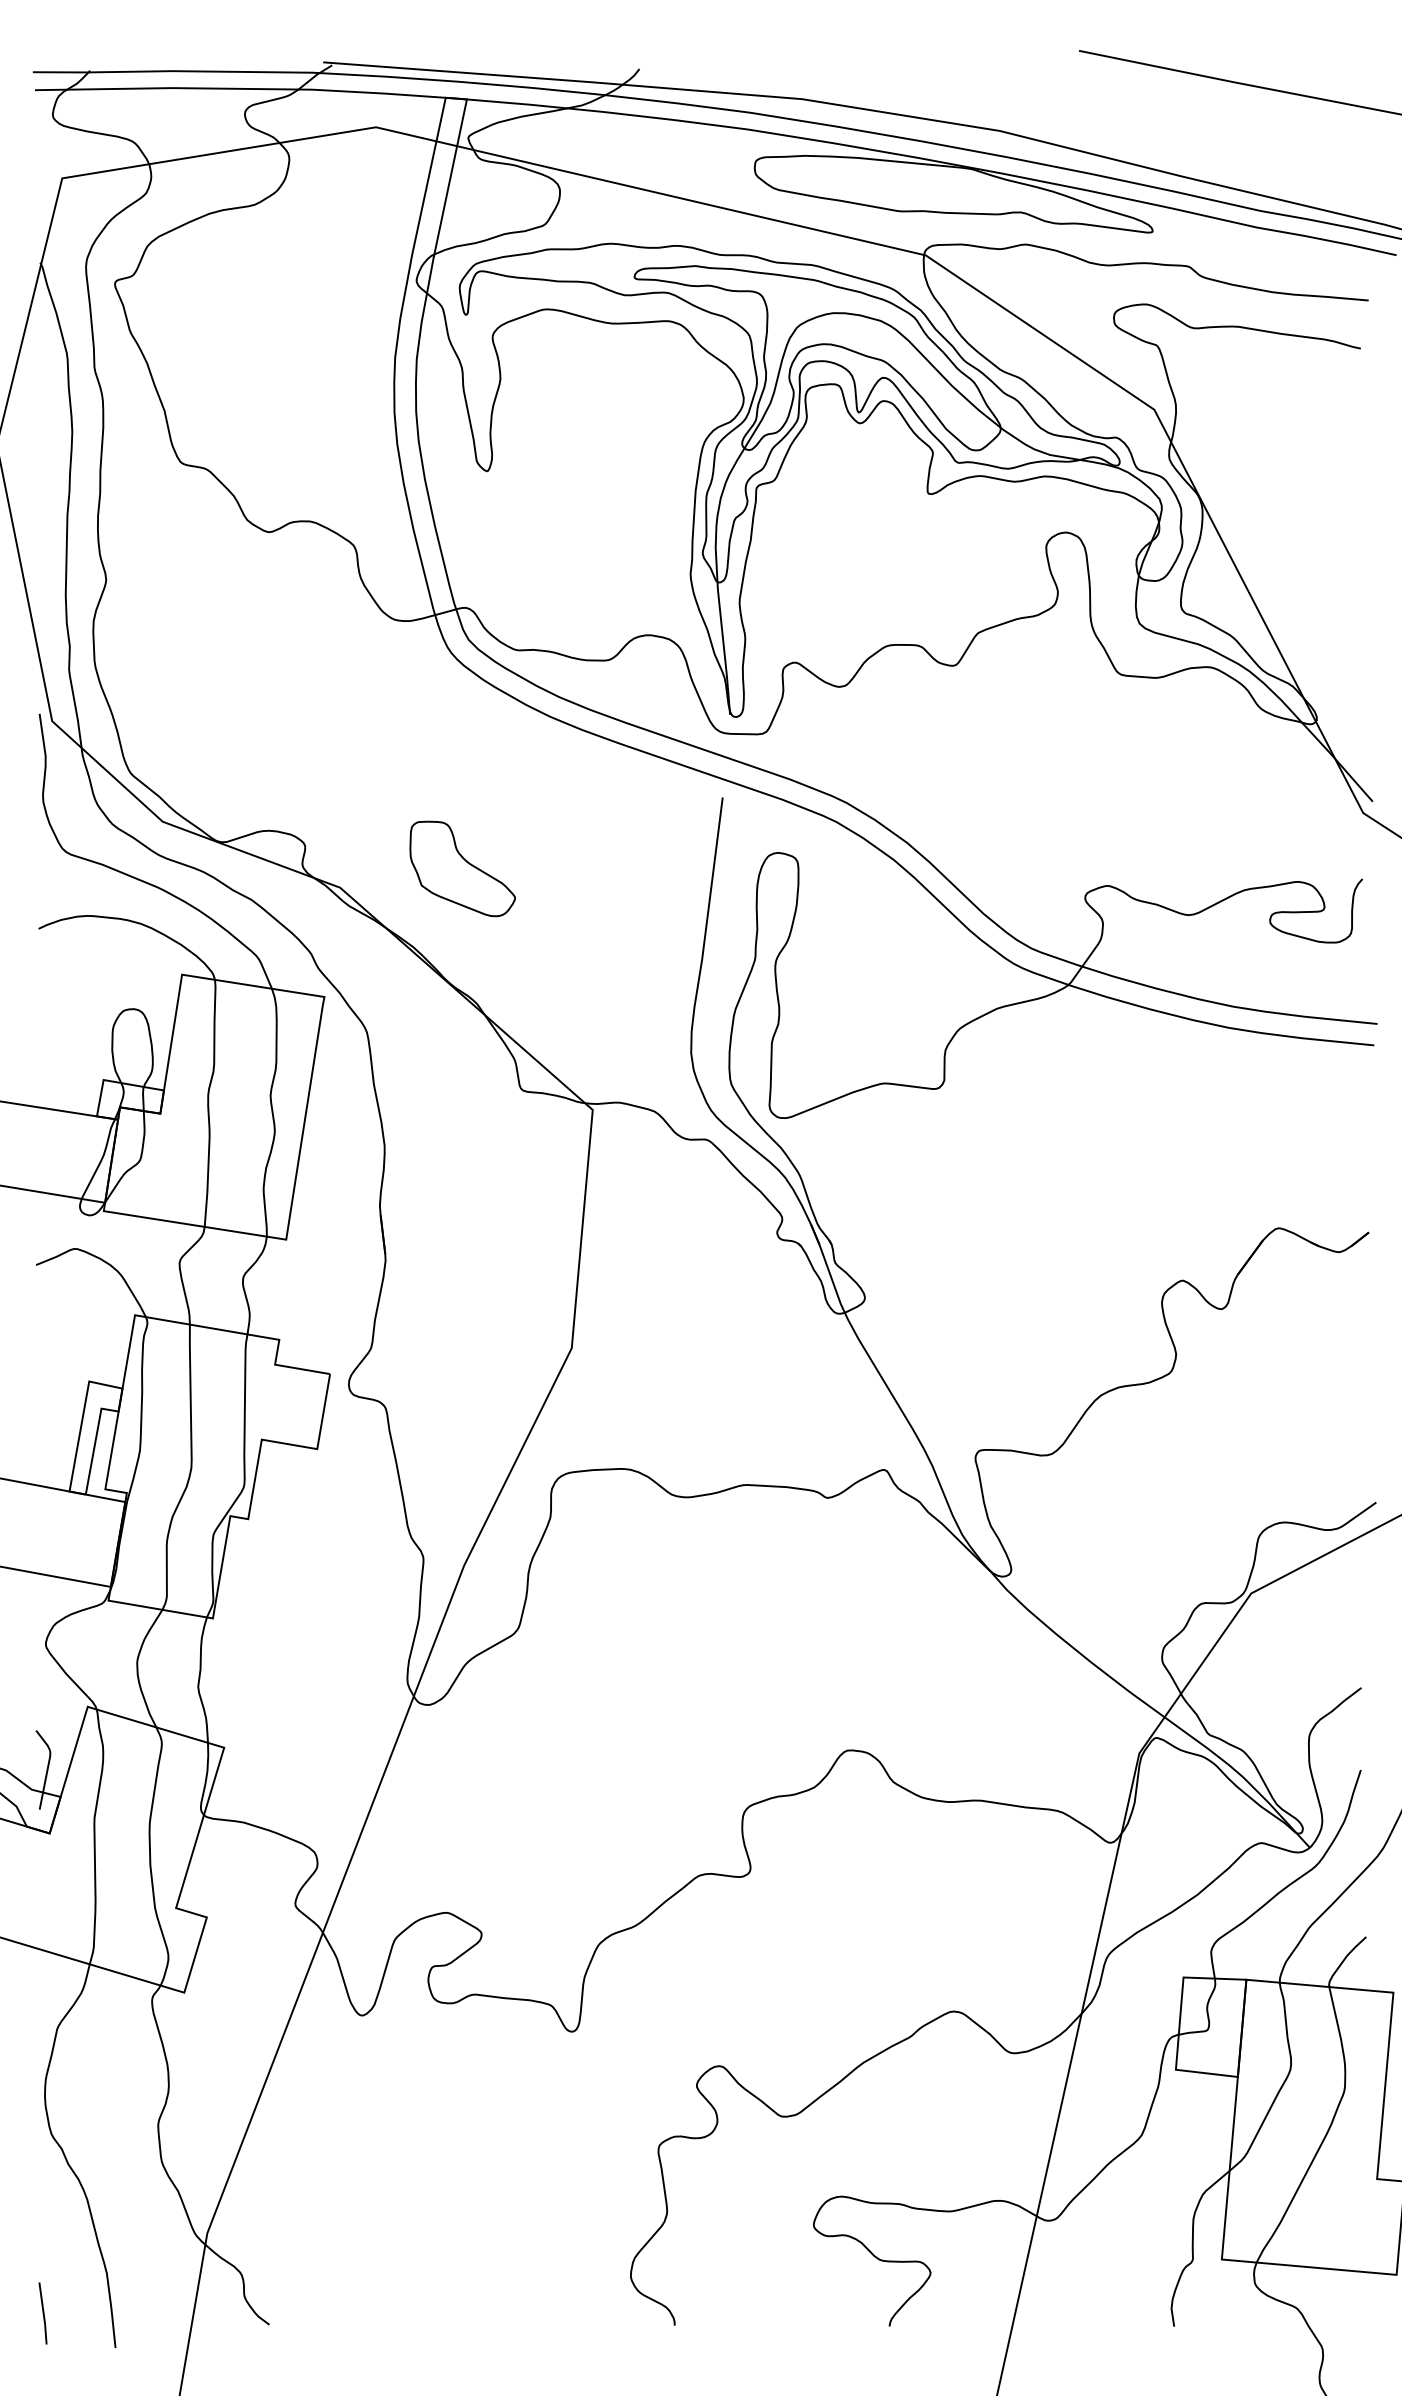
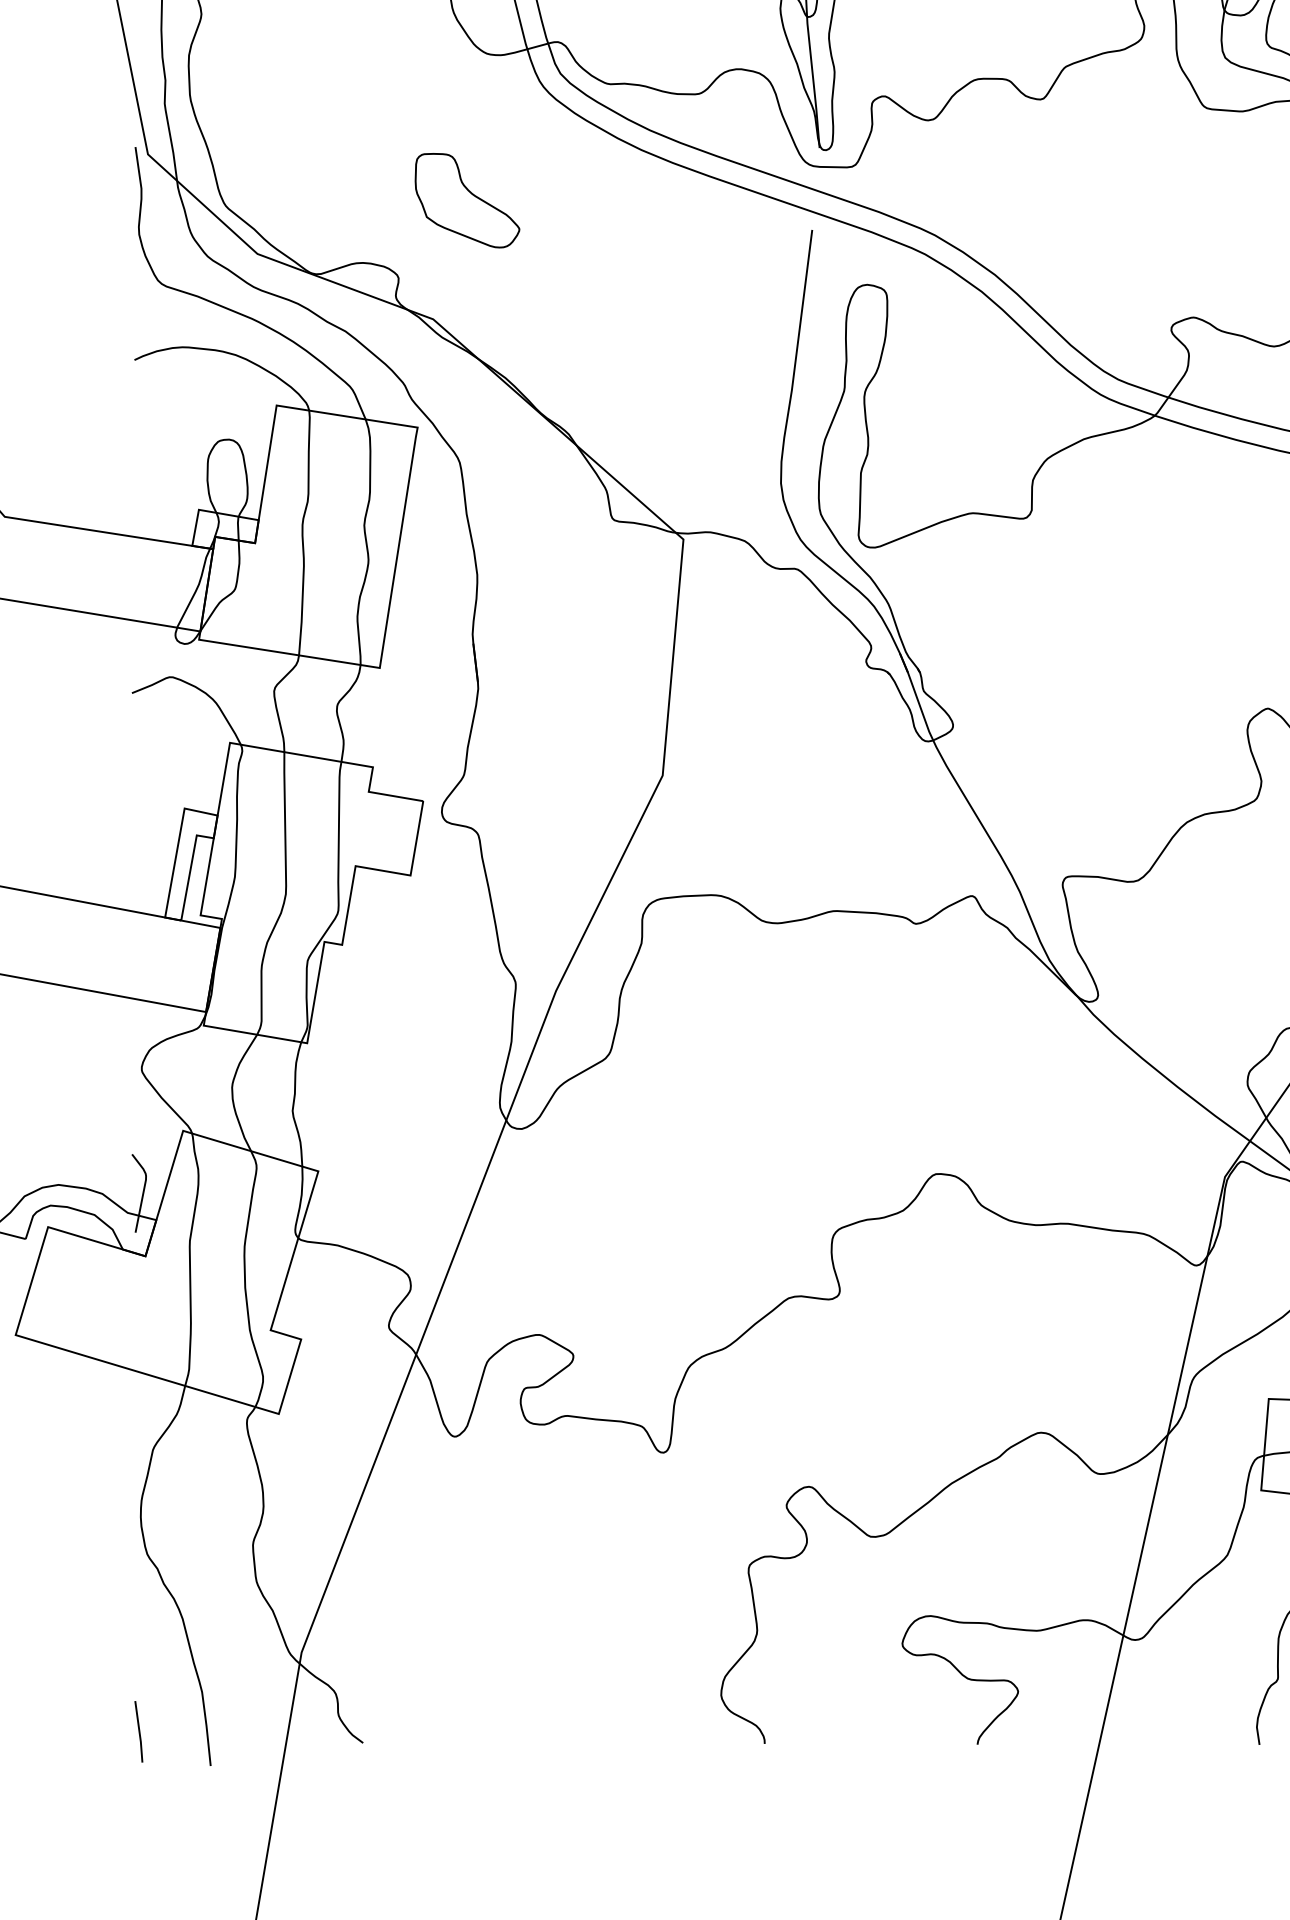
part: (462, 868) -> (467, 200), moved

